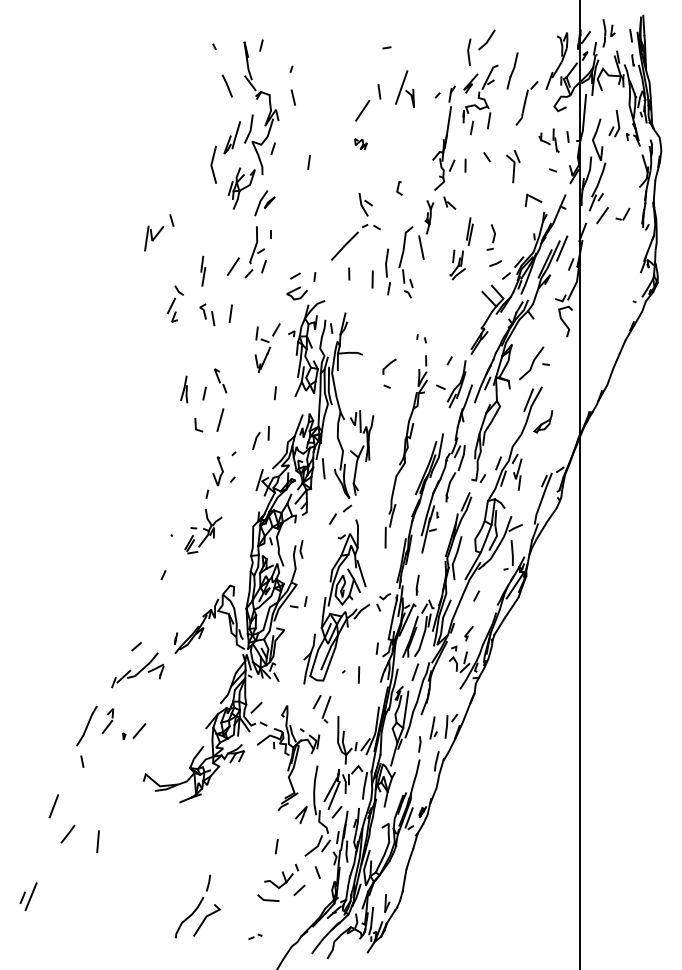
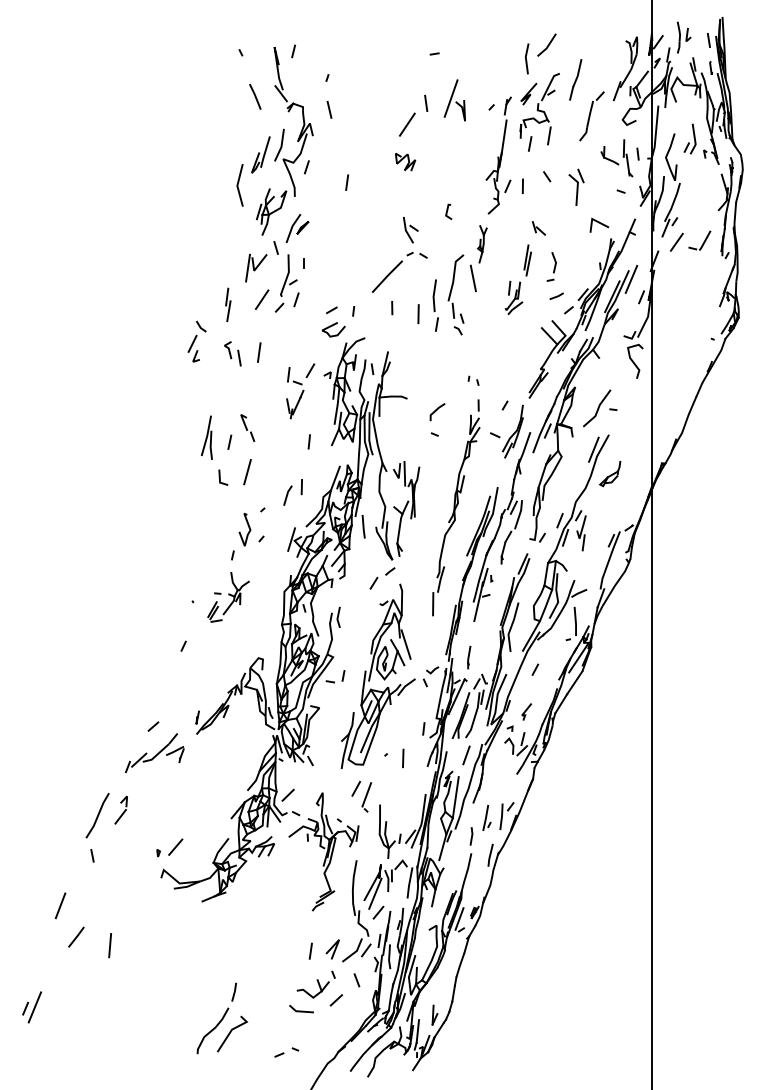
part: (548, 140) -> (616, 158), size x1.43
part: (360, 144) -> (404, 162), size x1.43
part: (449, 202) -> (538, 227), moved
part: (622, 214) -> (699, 241), size x1.43
part: (159, 232) -> (262, 261), moved
part: (183, 389) -> (206, 437), size x1.43
part: (134, 731) -> (170, 847), moved
line: (301, 813) -> (333, 947), moved
part: (255, 936) -> (286, 1052), size x1.67

